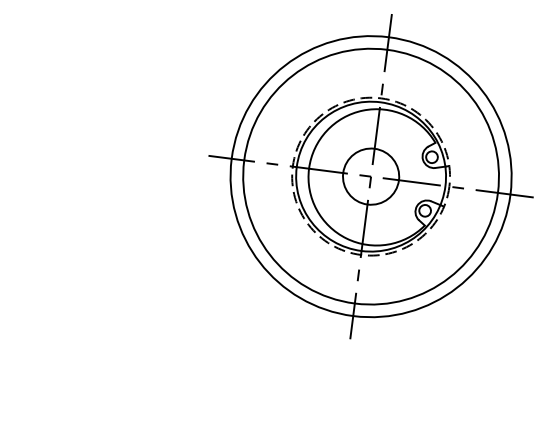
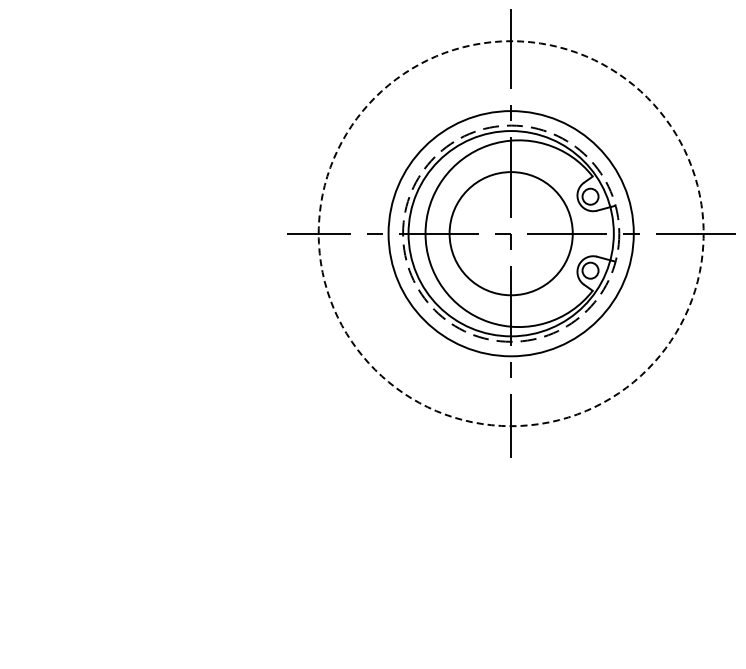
circle: (370, 176) -> (510, 233), size x1.6
circle: (370, 176) -> (510, 233), solid -> dashed
circle: (371, 176) -> (511, 233), size x0.7

